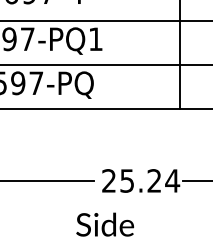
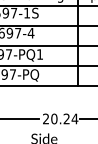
text: (127, 179) -> (54, 118), 25.24 -> 20.24

